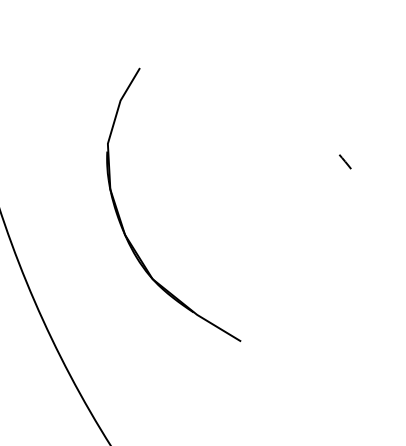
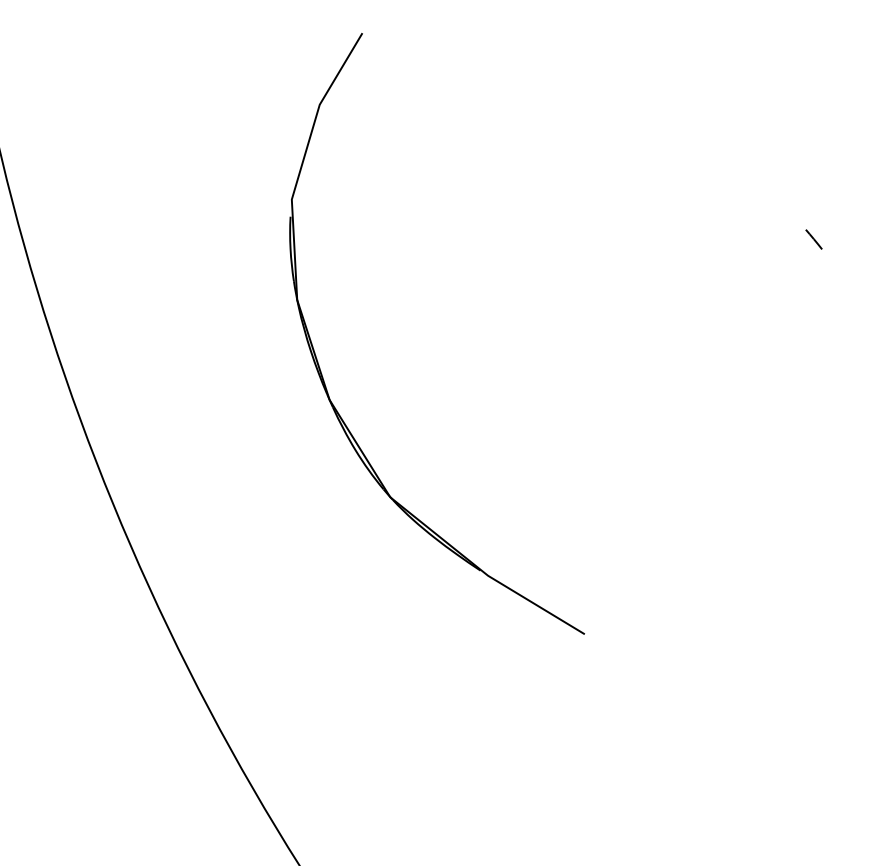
part: (345, 161) -> (814, 238), size x0.62

